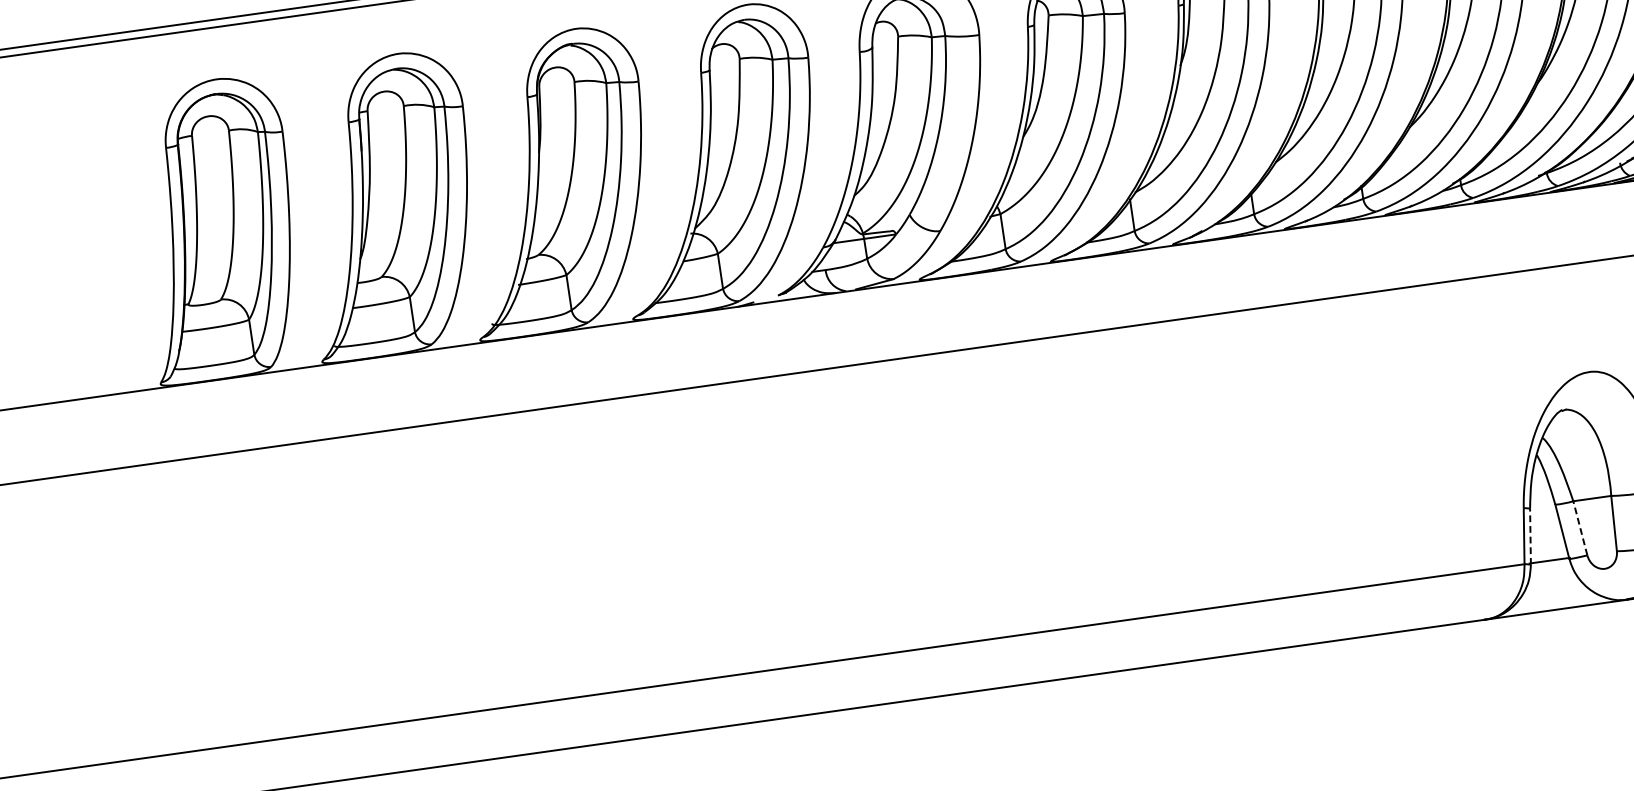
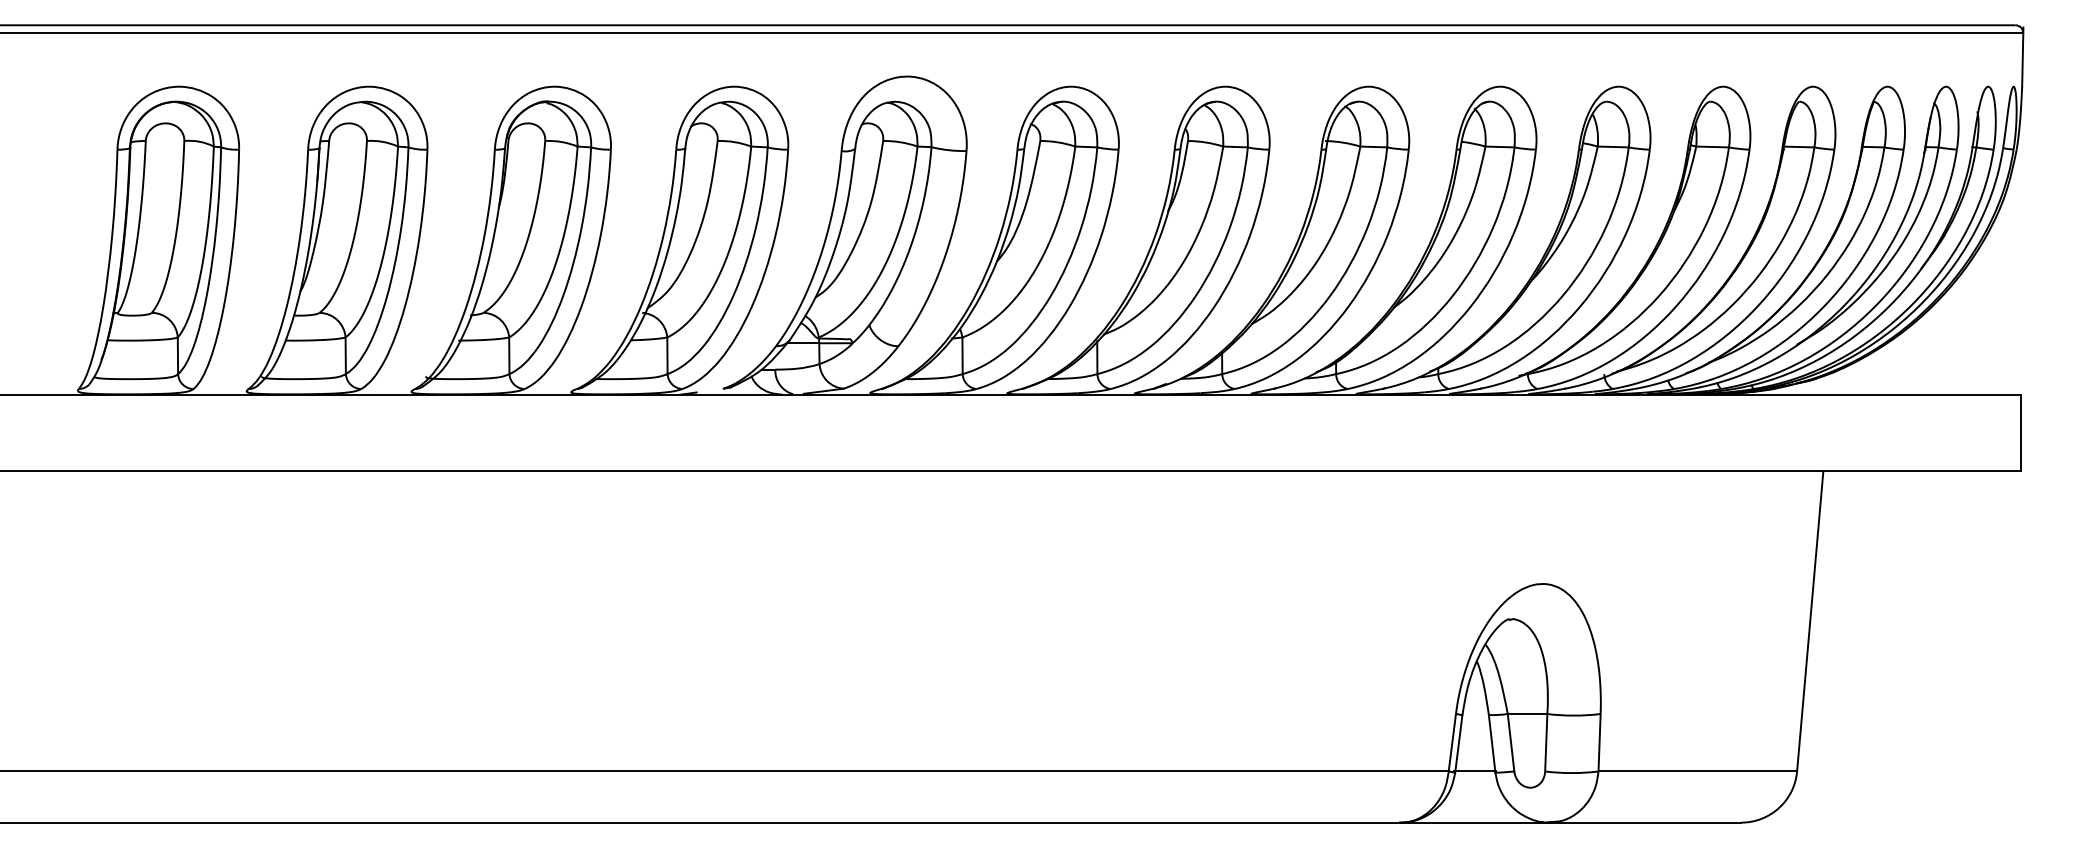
line: (1580, 528) -> (1511, 742), dashed -> solid
line: (1530, 537) -> (1458, 744), dashed -> solid

